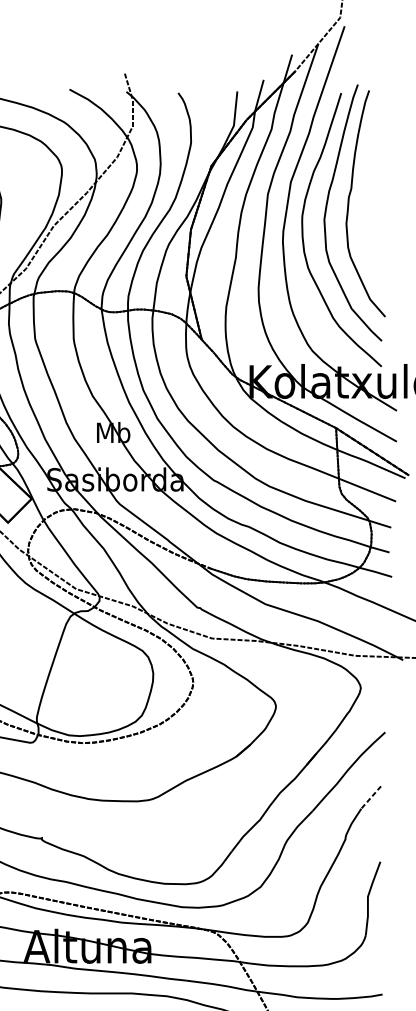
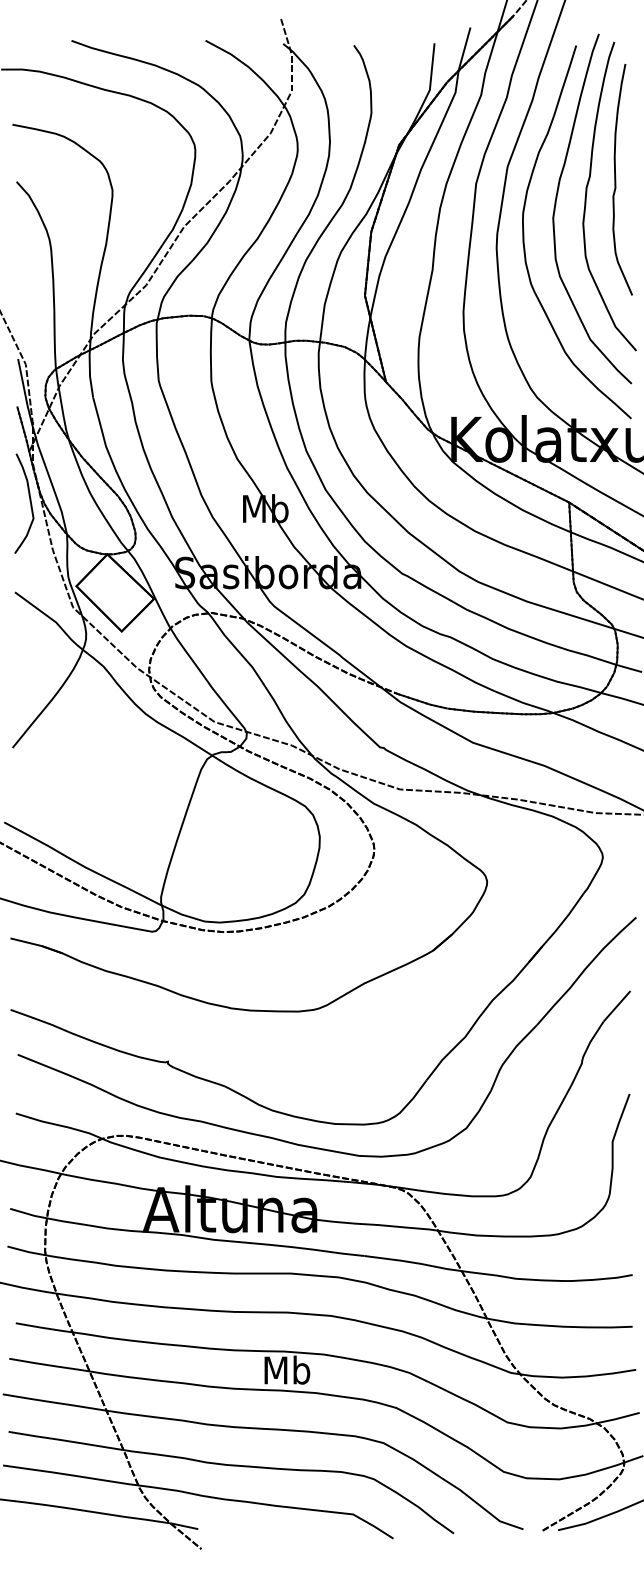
curve: (370, 191) -> (616, 179), added
line: (371, 797) -> (617, 1006), dashed -> solid

